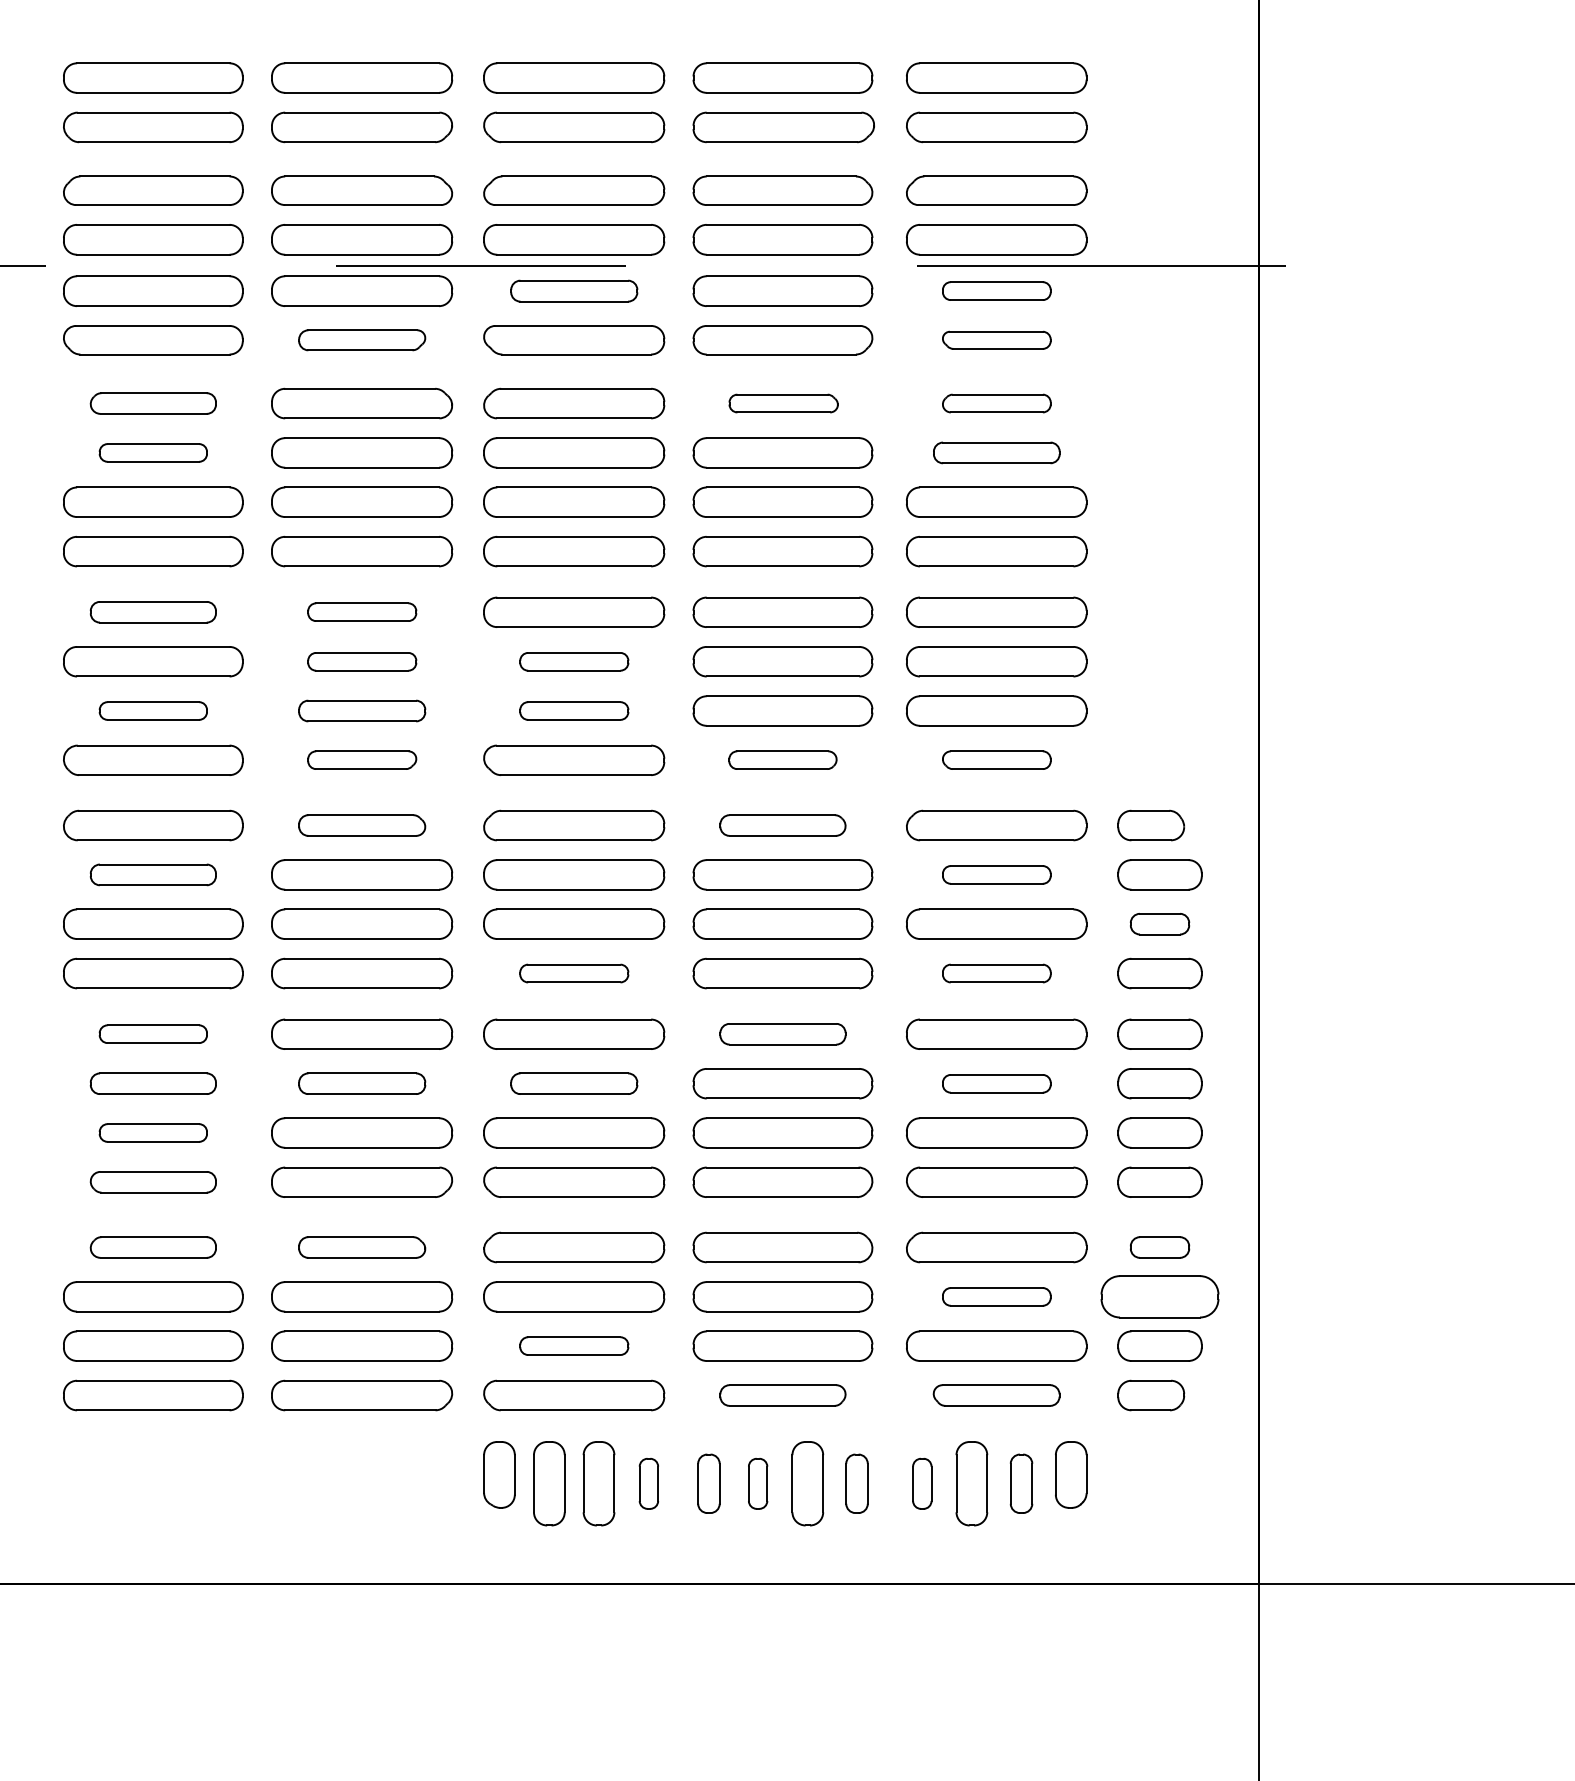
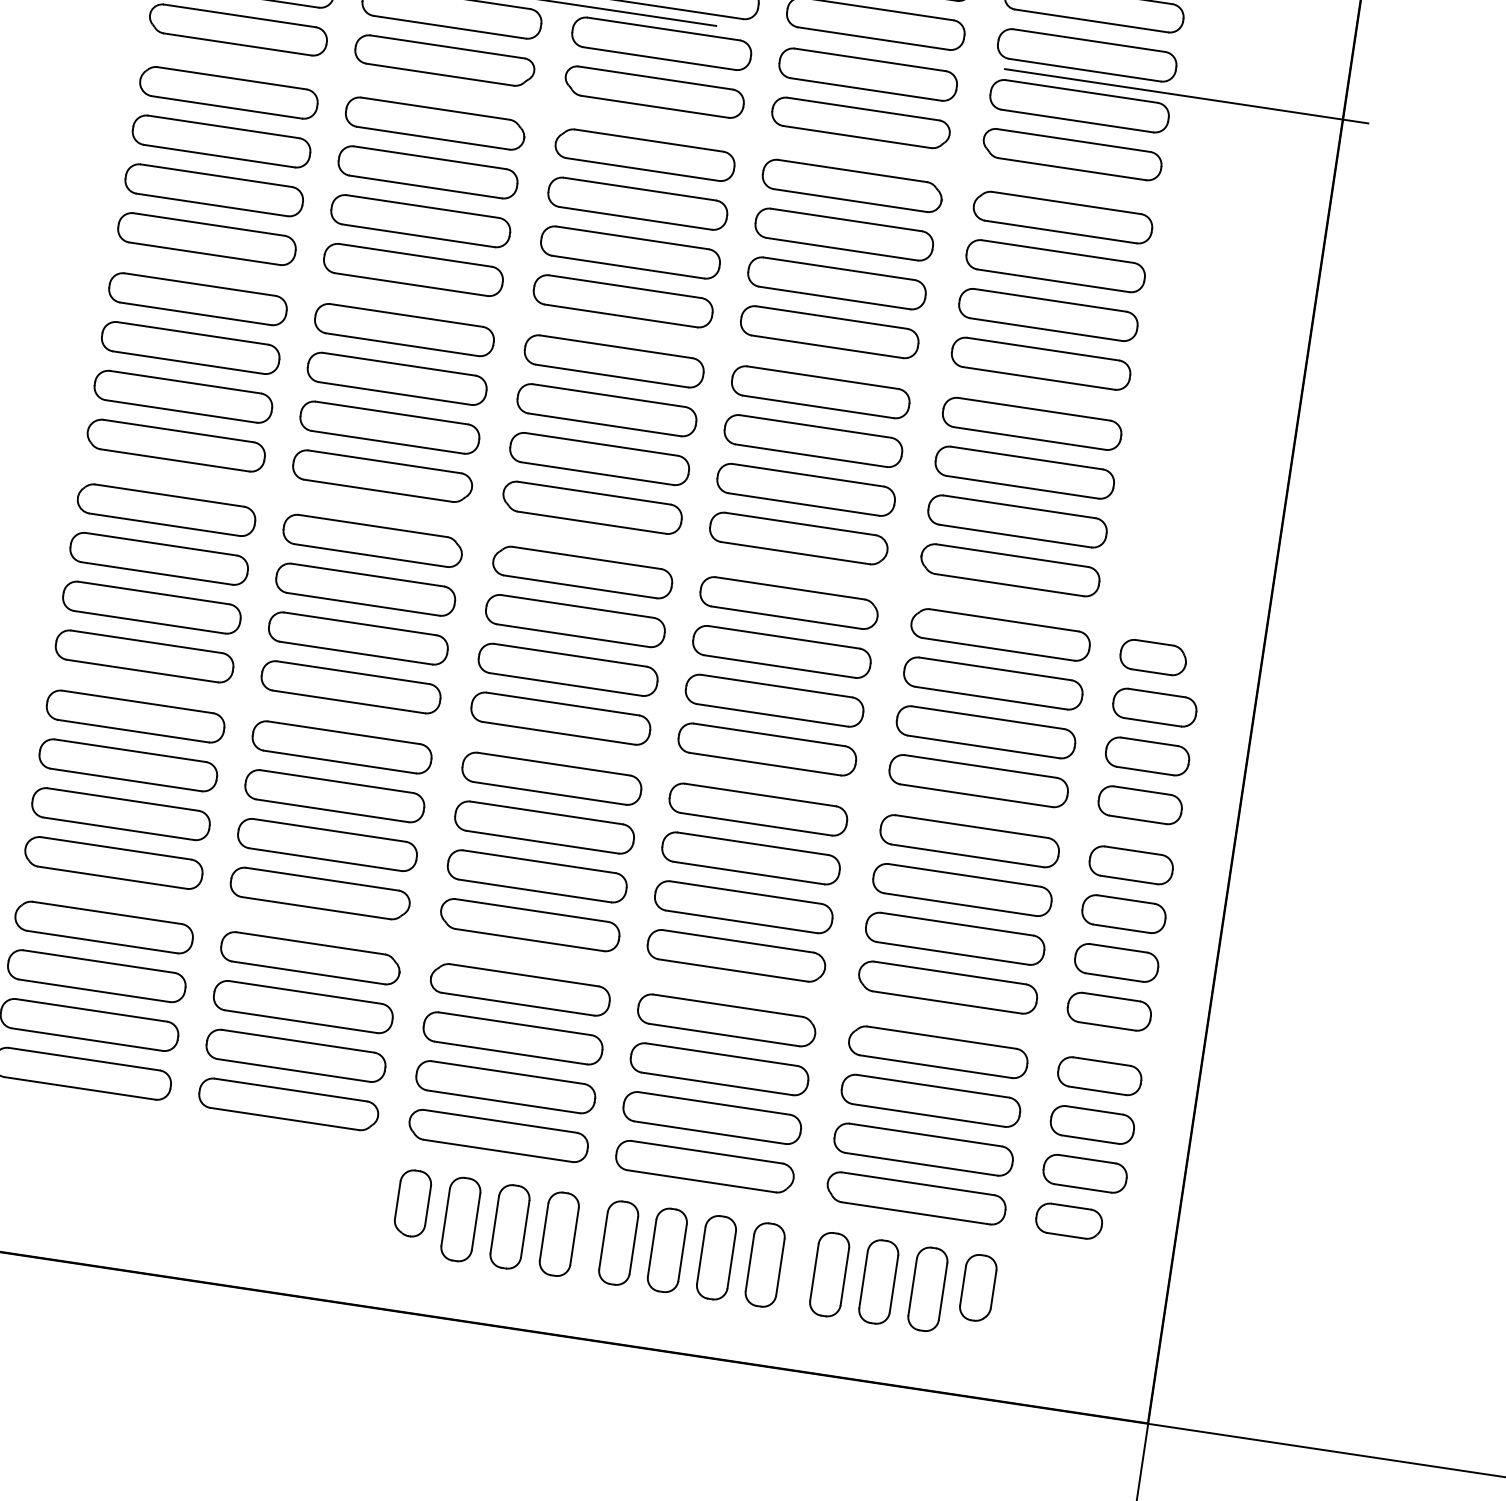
part: (574, 290) -> (662, 43), size x1.43
part: (996, 290) -> (1079, 105), size x1.67
part: (362, 340) -> (445, 61), size x1.43
part: (996, 340) -> (1072, 154), size x1.67
part: (153, 403) -> (229, 92), size x1.43
part: (783, 403) -> (852, 185), size x1.67
part: (996, 403) -> (1062, 217), size x1.67
part: (153, 452) -> (221, 141), size x1.67
part: (996, 452) -> (1055, 265), size x1.43
part: (153, 611) -> (198, 298), size x1.43
part: (362, 611) -> (405, 329), size x1.67
part: (362, 661) -> (397, 378), size x1.67
part: (574, 661) -> (607, 410), size x1.67
part: (153, 710) -> (183, 396), size x1.67
part: (362, 710) -> (390, 427), size x1.43
part: (574, 710) -> (600, 458), size x1.67
part: (362, 759) -> (383, 475), size x1.67
part: (782, 759) -> (798, 537), size x1.67
part: (996, 759) -> (1010, 569), size x1.67
part: (362, 825) -> (373, 540), size x1.43
part: (782, 825) -> (788, 603), size x1.43
part: (153, 874) -> (159, 558), size x1.43
part: (996, 874) -> (993, 683), size x1.67
part: (1159, 923) -> (1147, 755), size x1.43
part: (574, 973) -> (561, 718), size x1.67
part: (996, 973) -> (978, 781), size x1.67
part: (153, 1033) -> (135, 715), size x1.67
part: (782, 1033) -> (758, 808), size x1.43
part: (153, 1083) -> (128, 765), size x1.43
part: (362, 1083) -> (335, 796), size x1.43
part: (574, 1083) -> (544, 827), size x1.43
part: (996, 1083) -> (962, 889), size x1.67
part: (153, 1132) -> (121, 813), size x1.67
part: (153, 1181) -> (114, 862), size x1.43
part: (153, 1247) -> (104, 927), size x1.43
part: (362, 1247) -> (311, 958), size x1.43
part: (1159, 1247) -> (1099, 1076), size x1.43
part: (996, 1296) -> (930, 1100), size x1.67
part: (1159, 1296) -> (1092, 1124), size x0.71
part: (574, 1345) -> (506, 1086), size x1.67
part: (782, 1395) -> (704, 1166), size x1.43
part: (996, 1395) -> (916, 1198), size x1.43
part: (648, 1483) -> (558, 1233), size x1.67
part: (708, 1483) -> (618, 1242), size x1.43
part: (757, 1483) -> (666, 1250), size x1.67
part: (856, 1483) -> (764, 1264), size x1.43
part: (922, 1483) -> (829, 1274), size x1.67
part: (1021, 1483) -> (927, 1289), size x1.43

